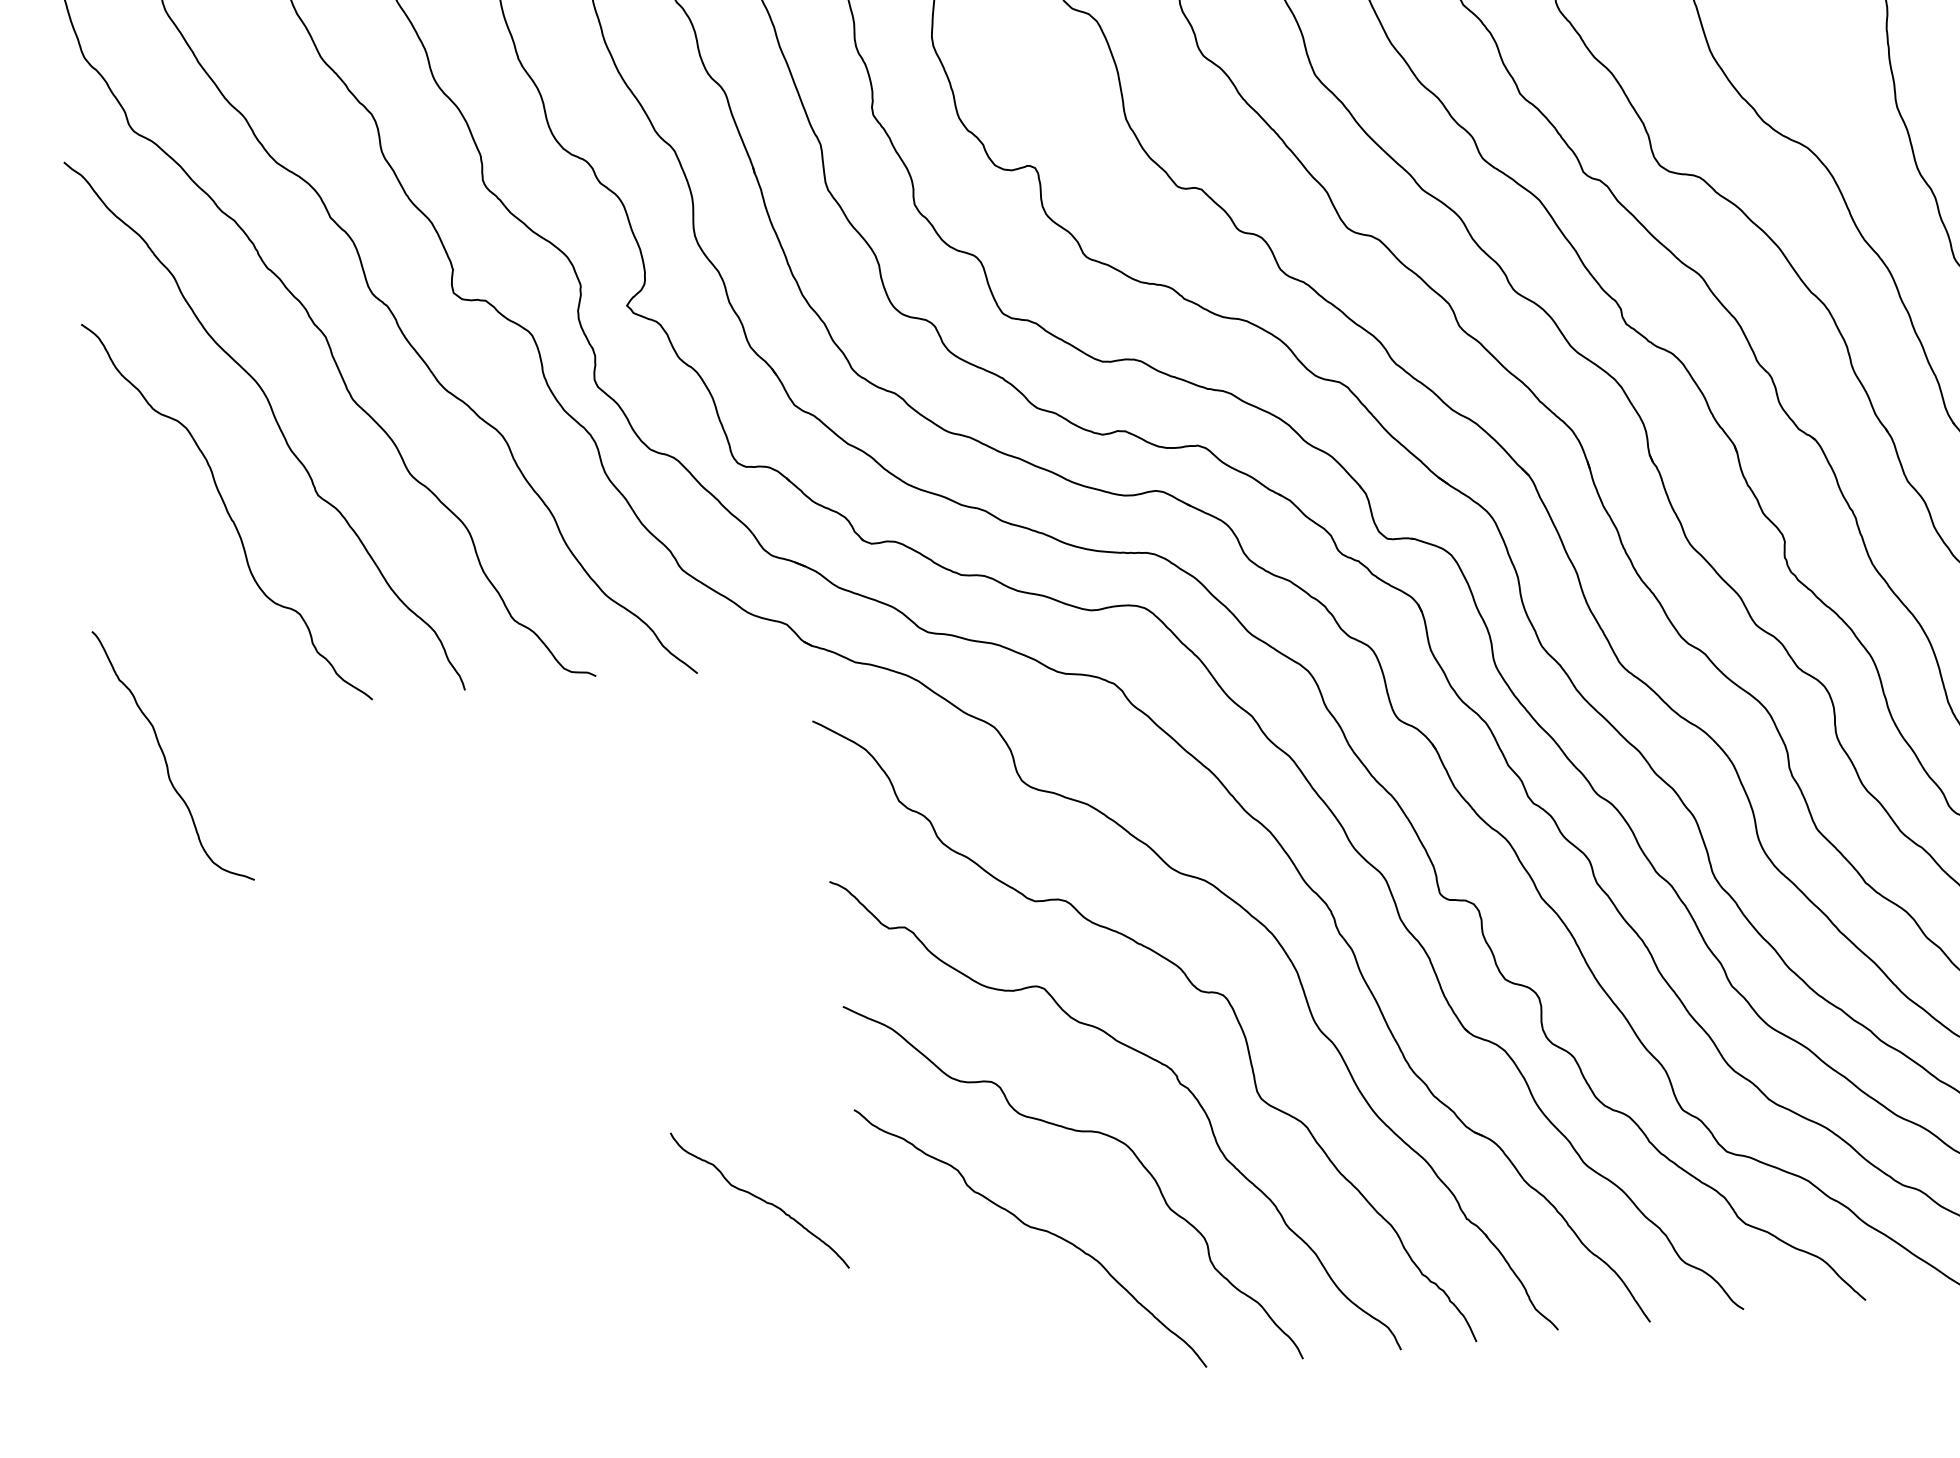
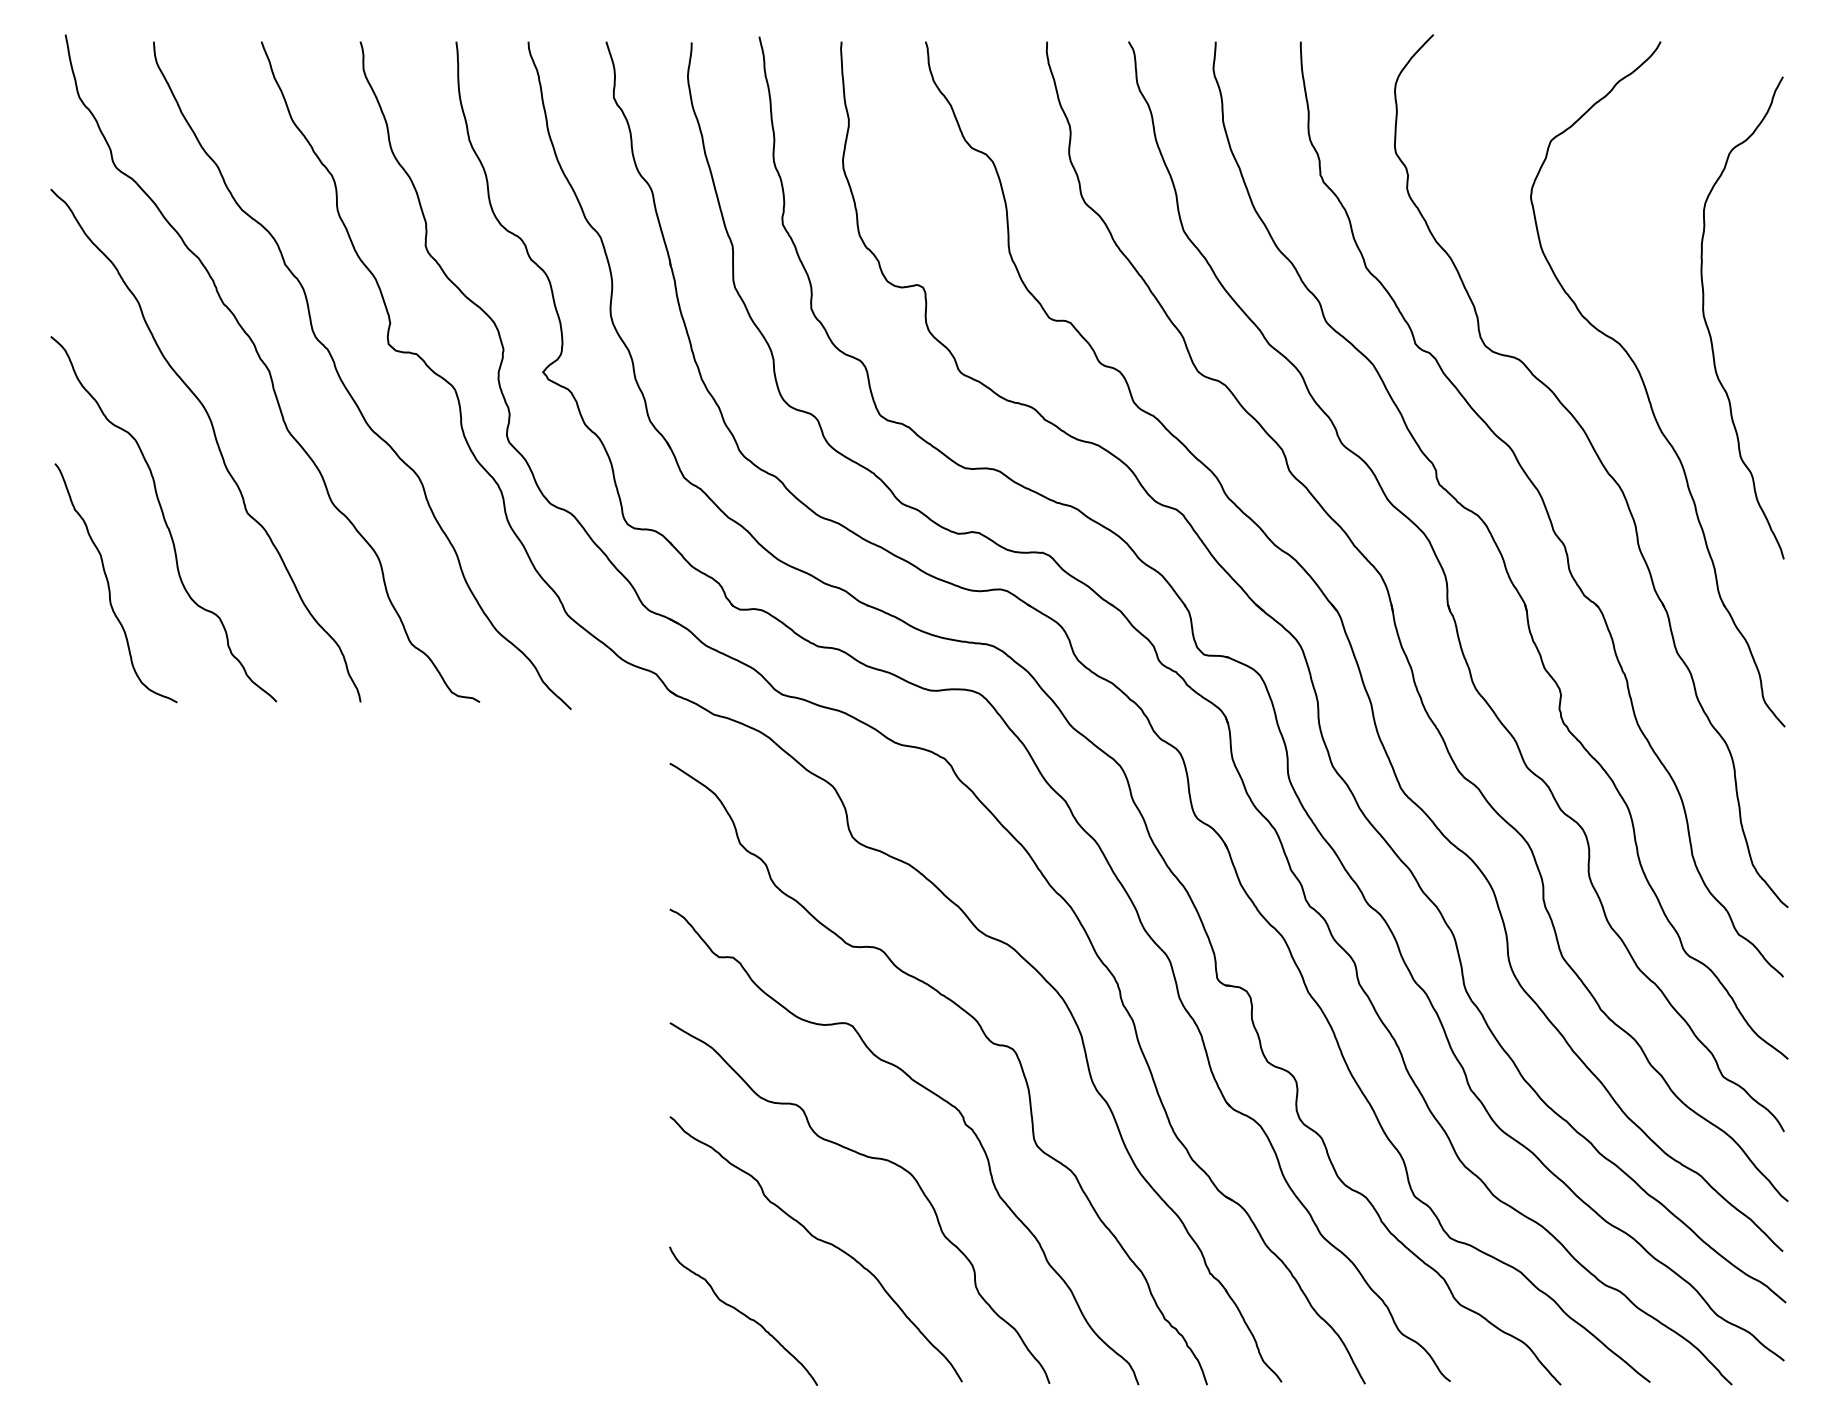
curve: (165, 756) -> (109, 583), moved
curve: (759, 1199) -> (743, 1315), moved

